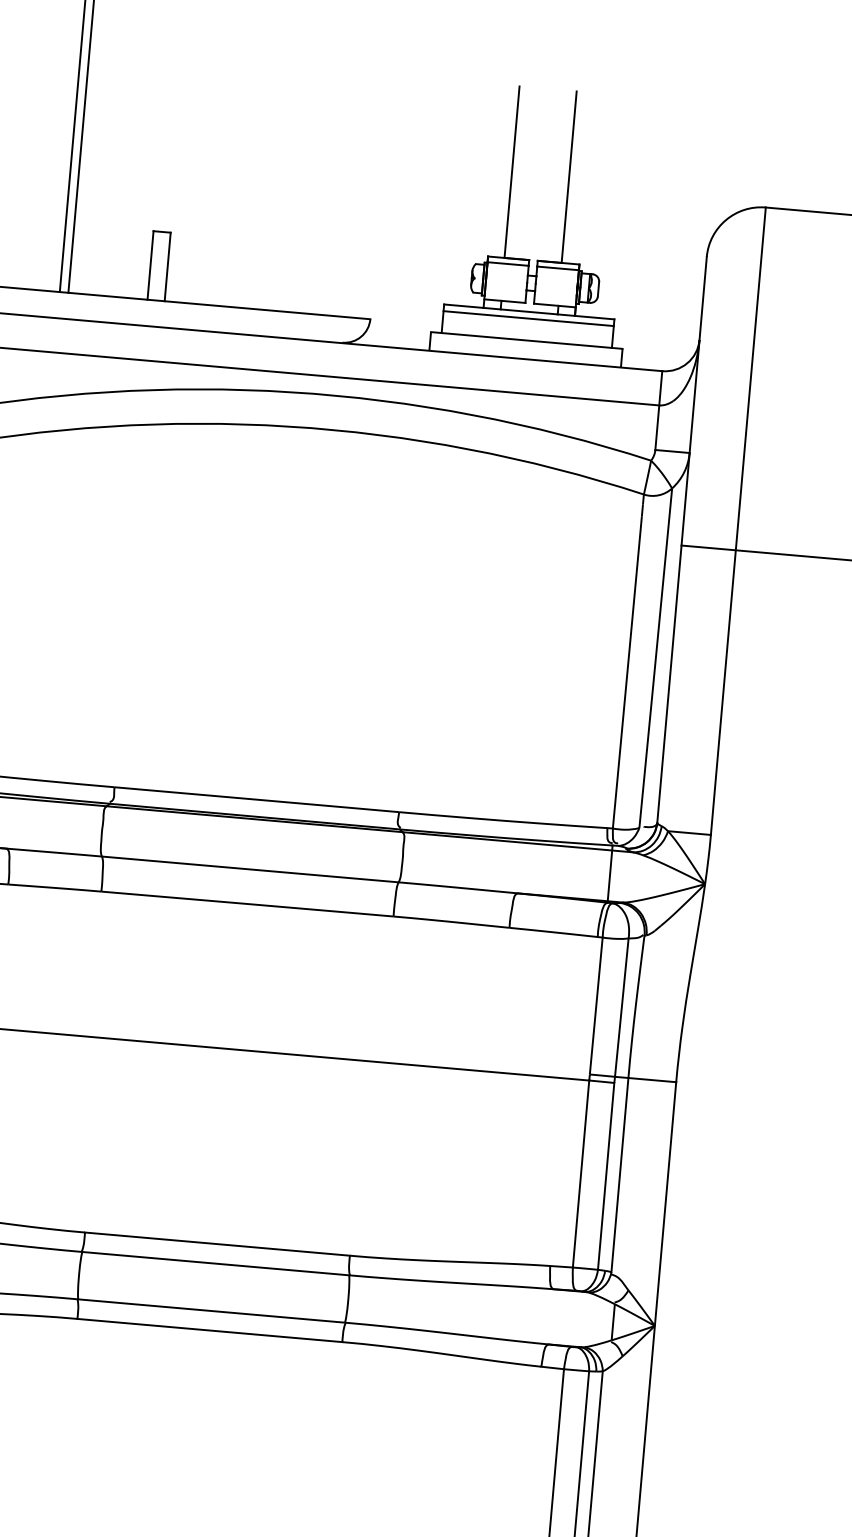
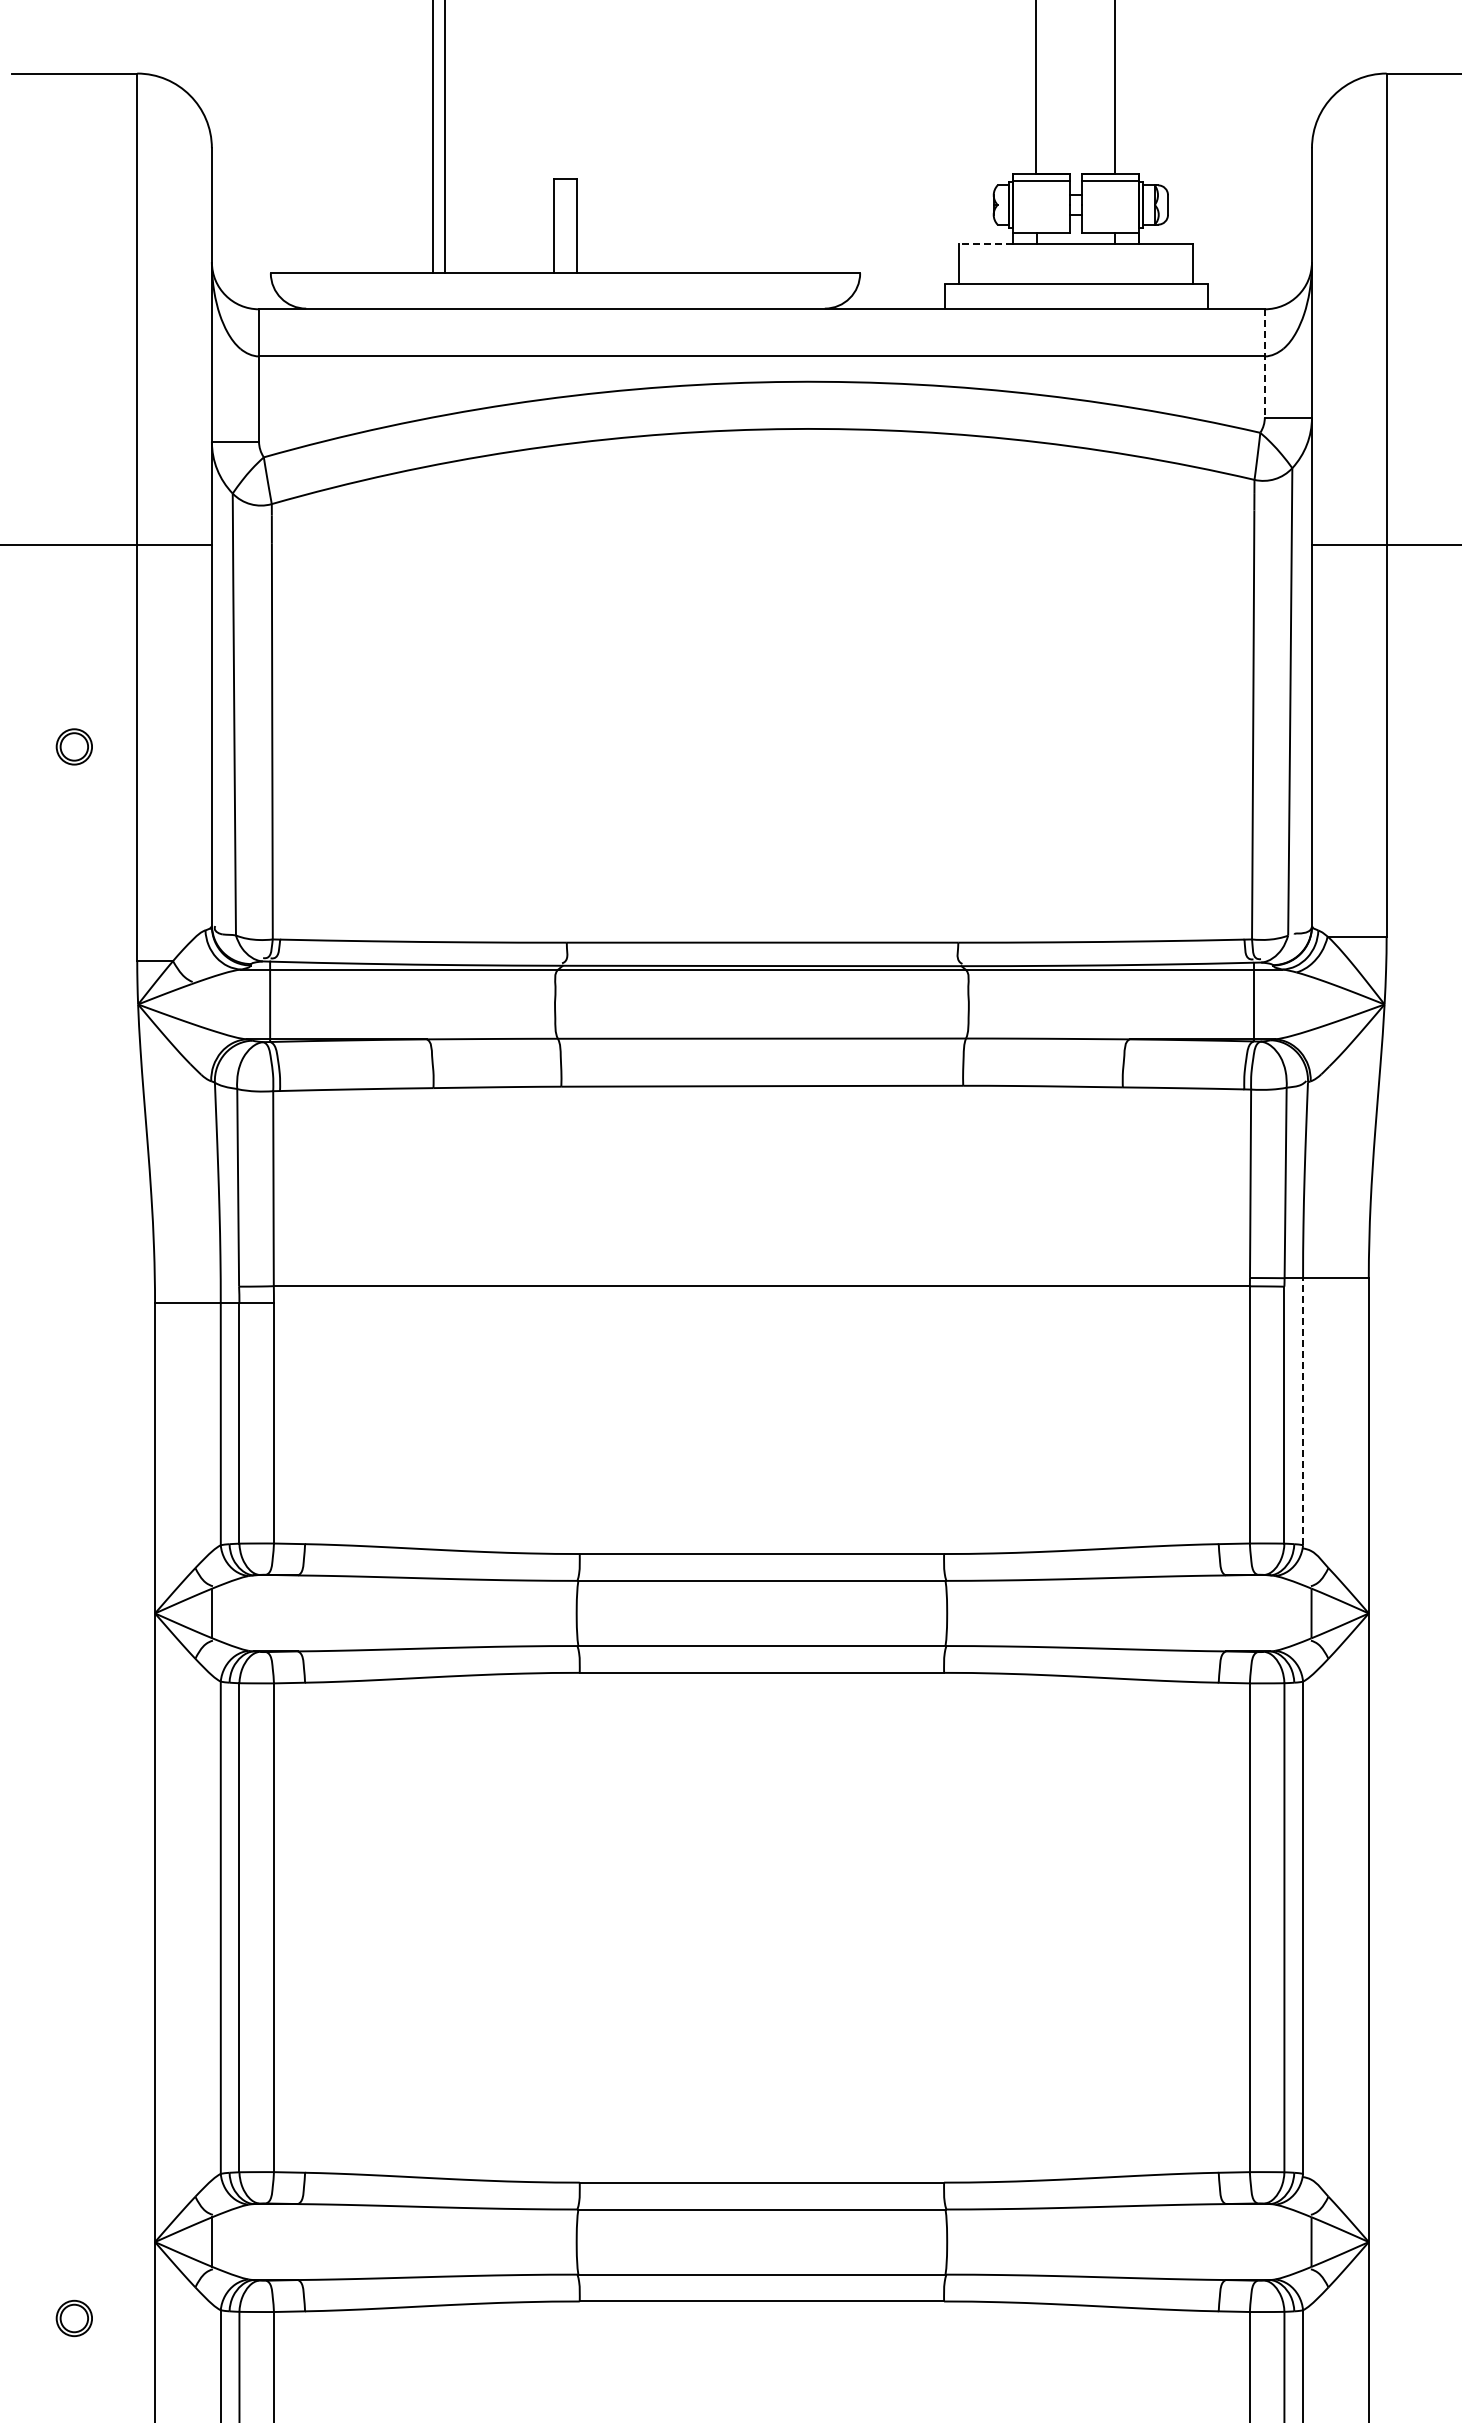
line: (463, 306) -> (985, 244), solid -> dashed
line: (528, 318) -> (1076, 253), removed
line: (658, 411) -> (1264, 364), solid -> dashed
line: (620, 1174) -> (1303, 1411), solid -> dashed

